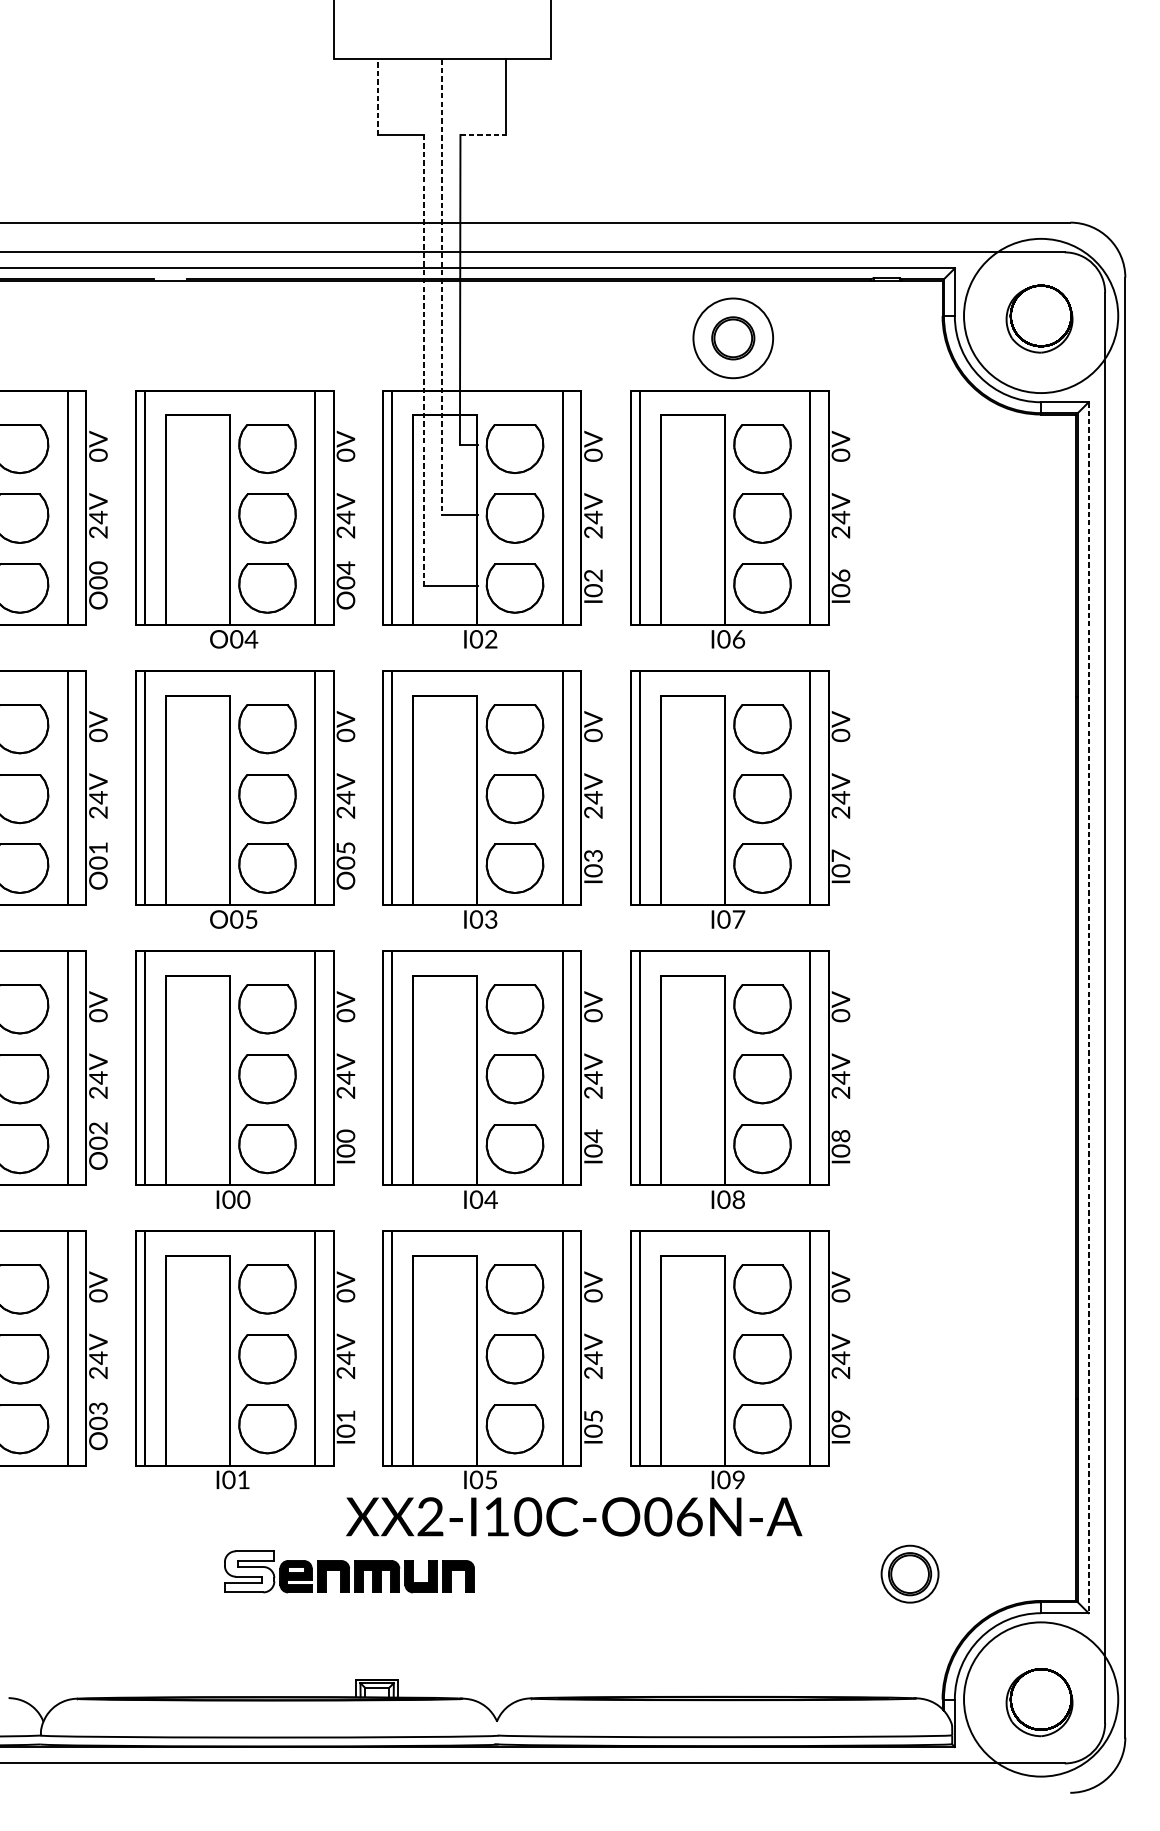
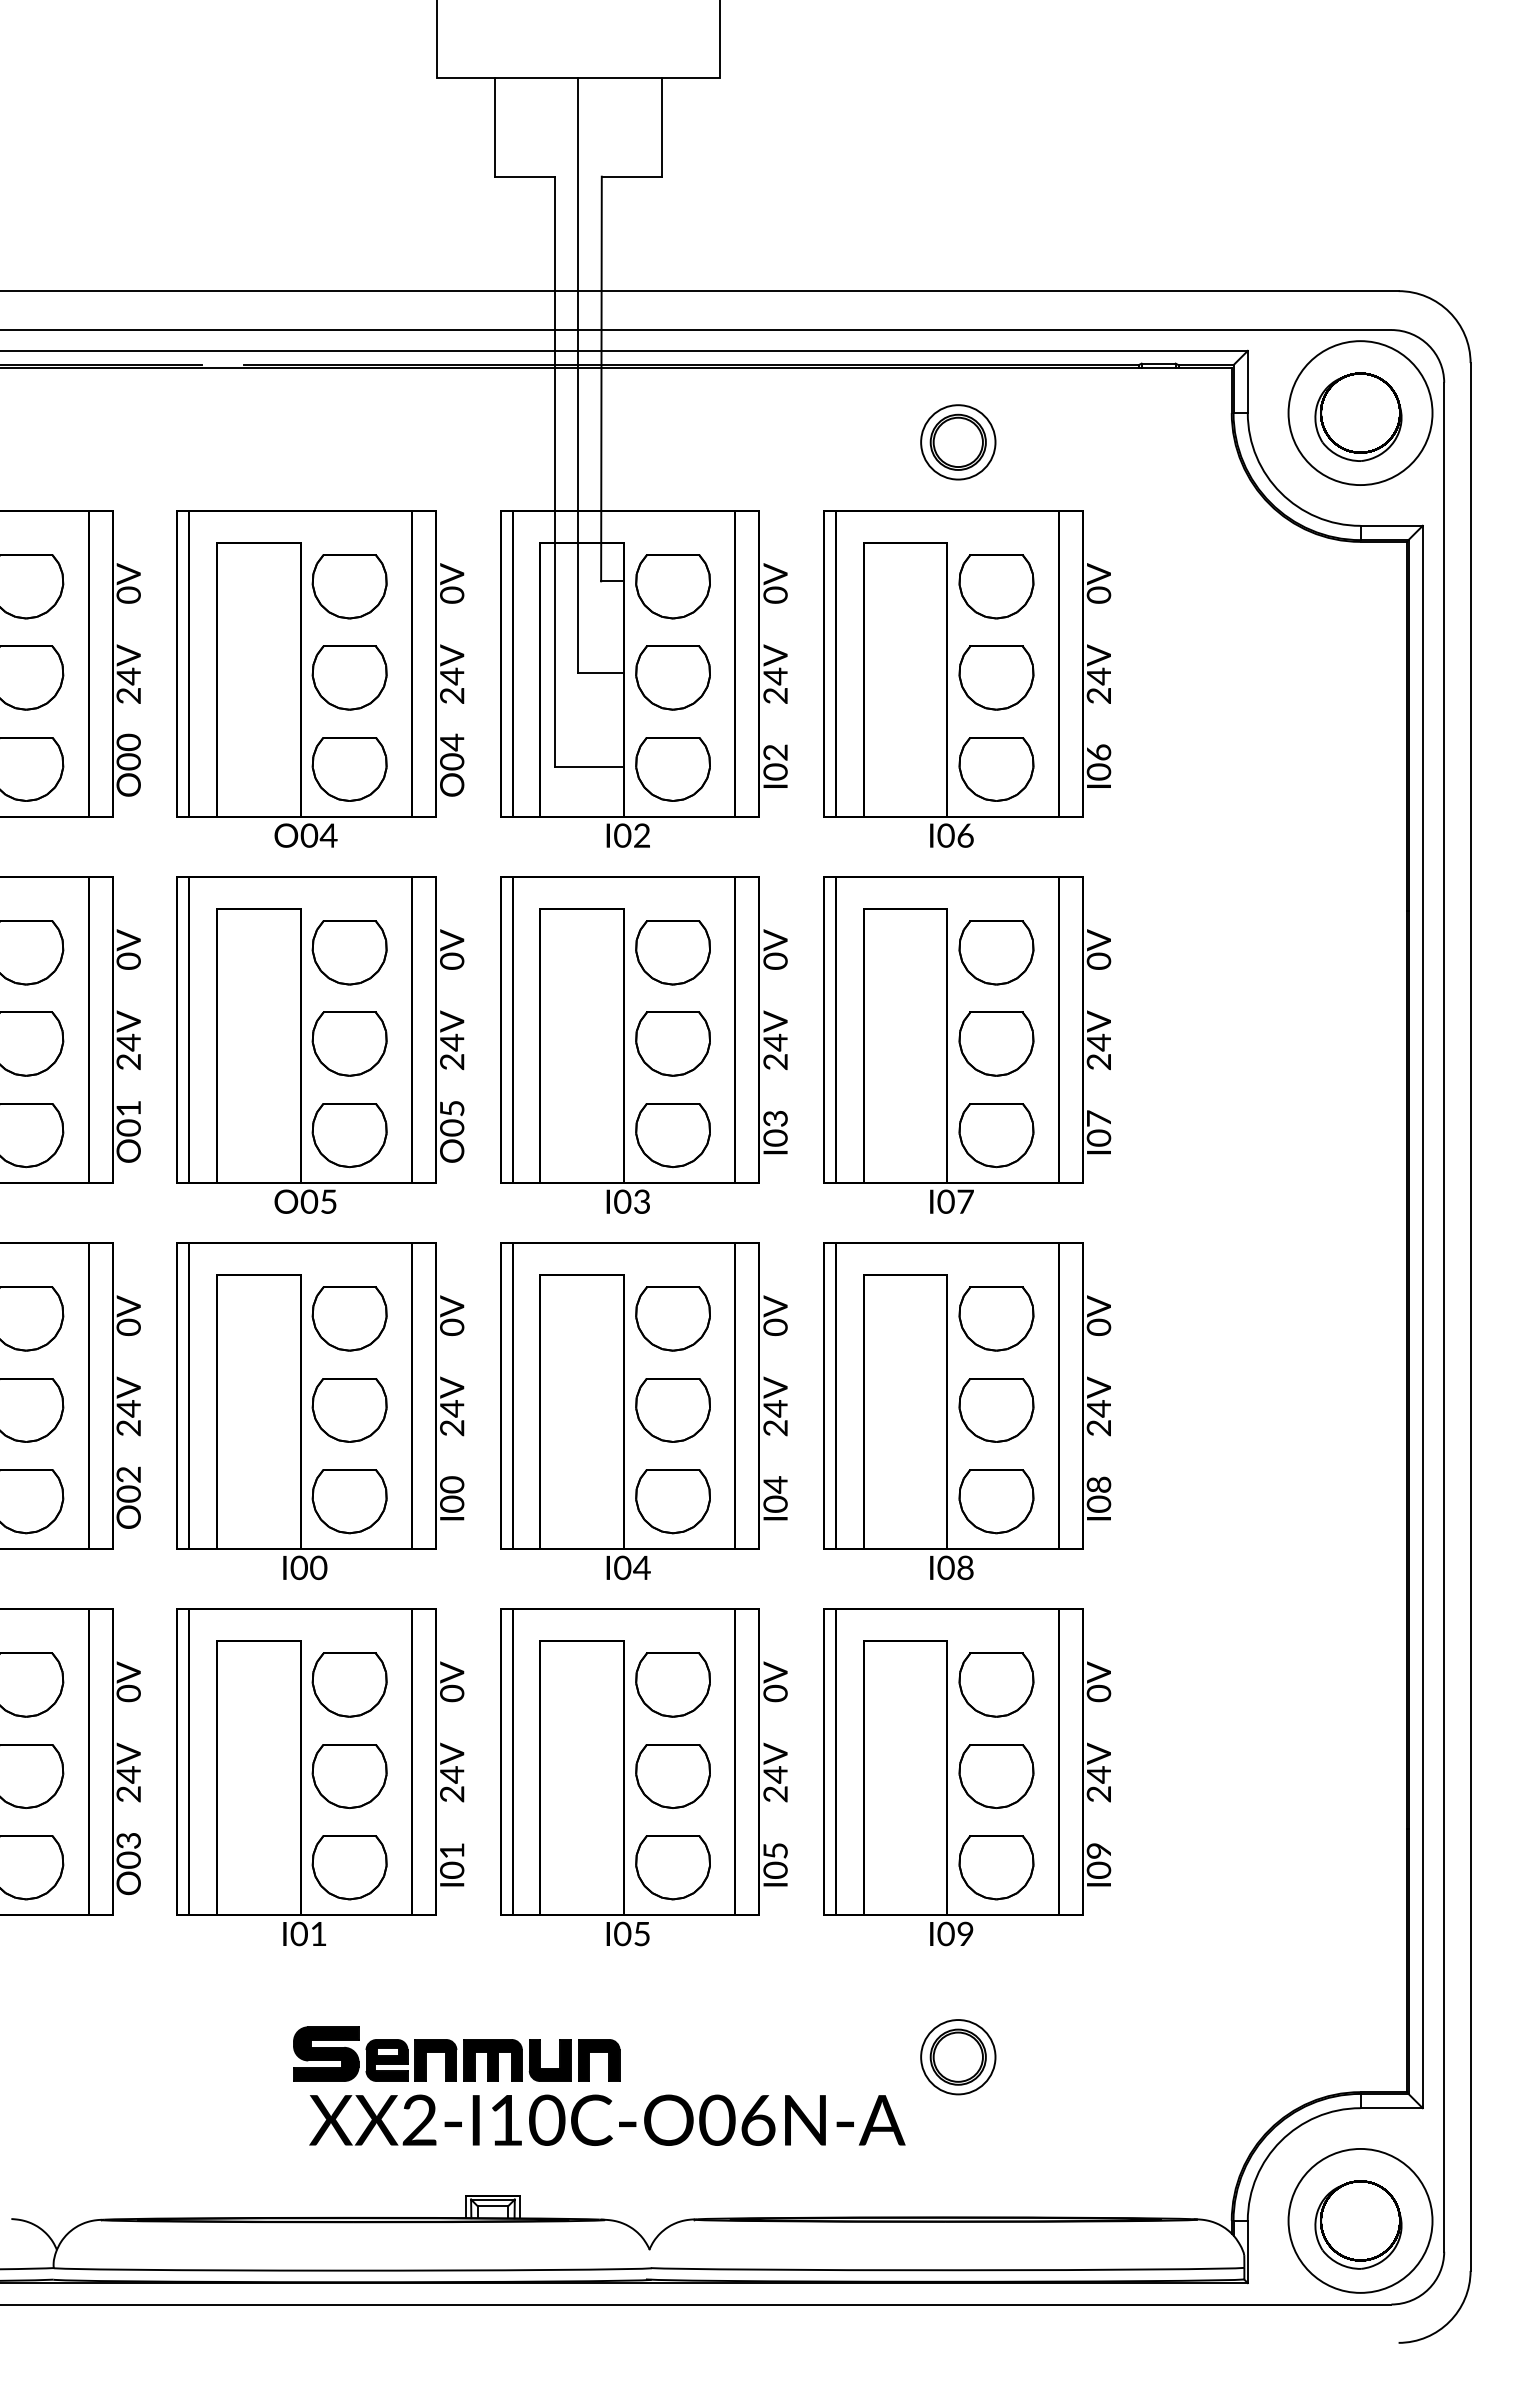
line: (378, 96) -> (494, 126), dashed -> solid
line: (483, 134) -> (631, 176), dashed -> solid
line: (442, 287) -> (578, 375), dashed -> solid
circle: (1041, 316) -> (1360, 413), size x0.71
circle: (733, 338) -> (958, 442), size x0.71
line: (424, 360) -> (554, 471), dashed -> solid
line: (1088, 1008) -> (1422, 1317), dashed -> solid
text: (574, 1516) -> (607, 2119), moved
fill: (249, 1572) -> (326, 2054), added
part: (910, 1574) -> (958, 2057), moved
circle: (1041, 1699) -> (1360, 2220), size x0.71

